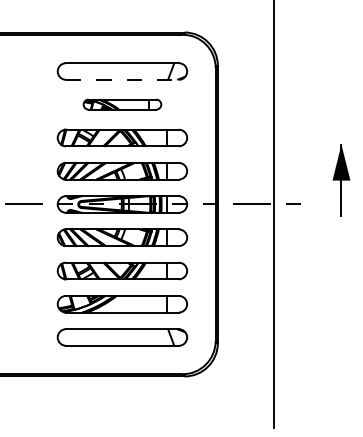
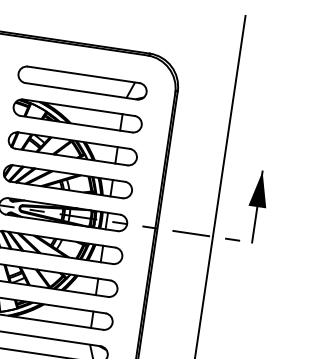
line: (122, 79) -> (81, 91), dashed -> solid
part: (122, 104) -> (77, 115), size x1.67
part: (341, 180) -> (257, 206), moved

